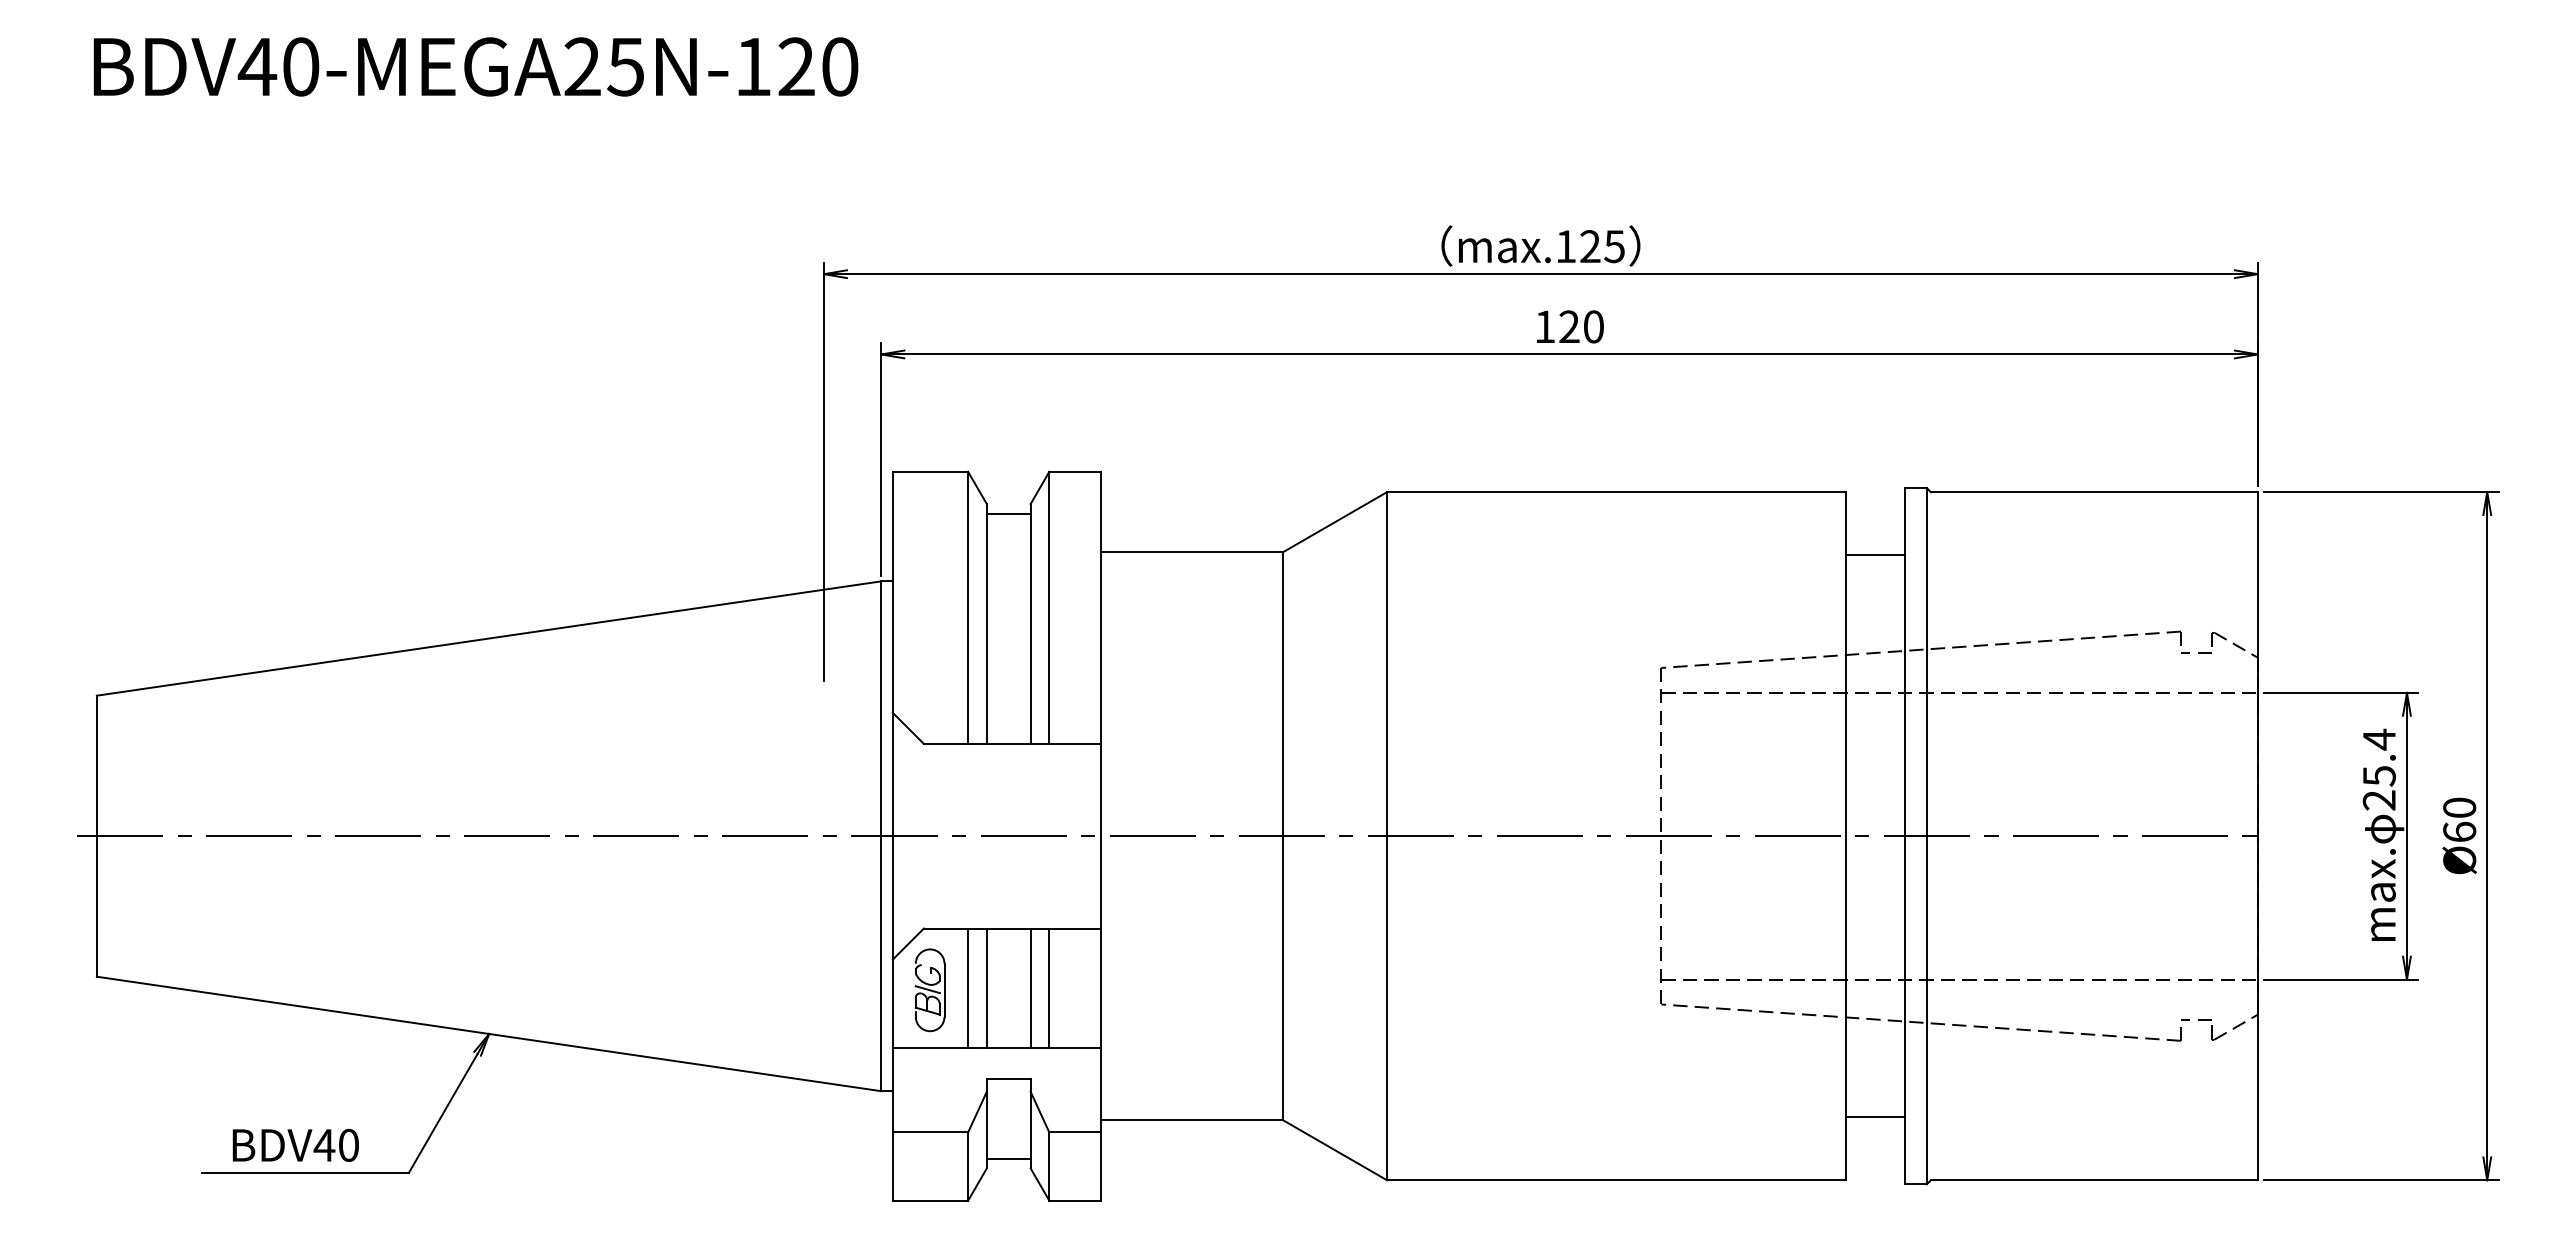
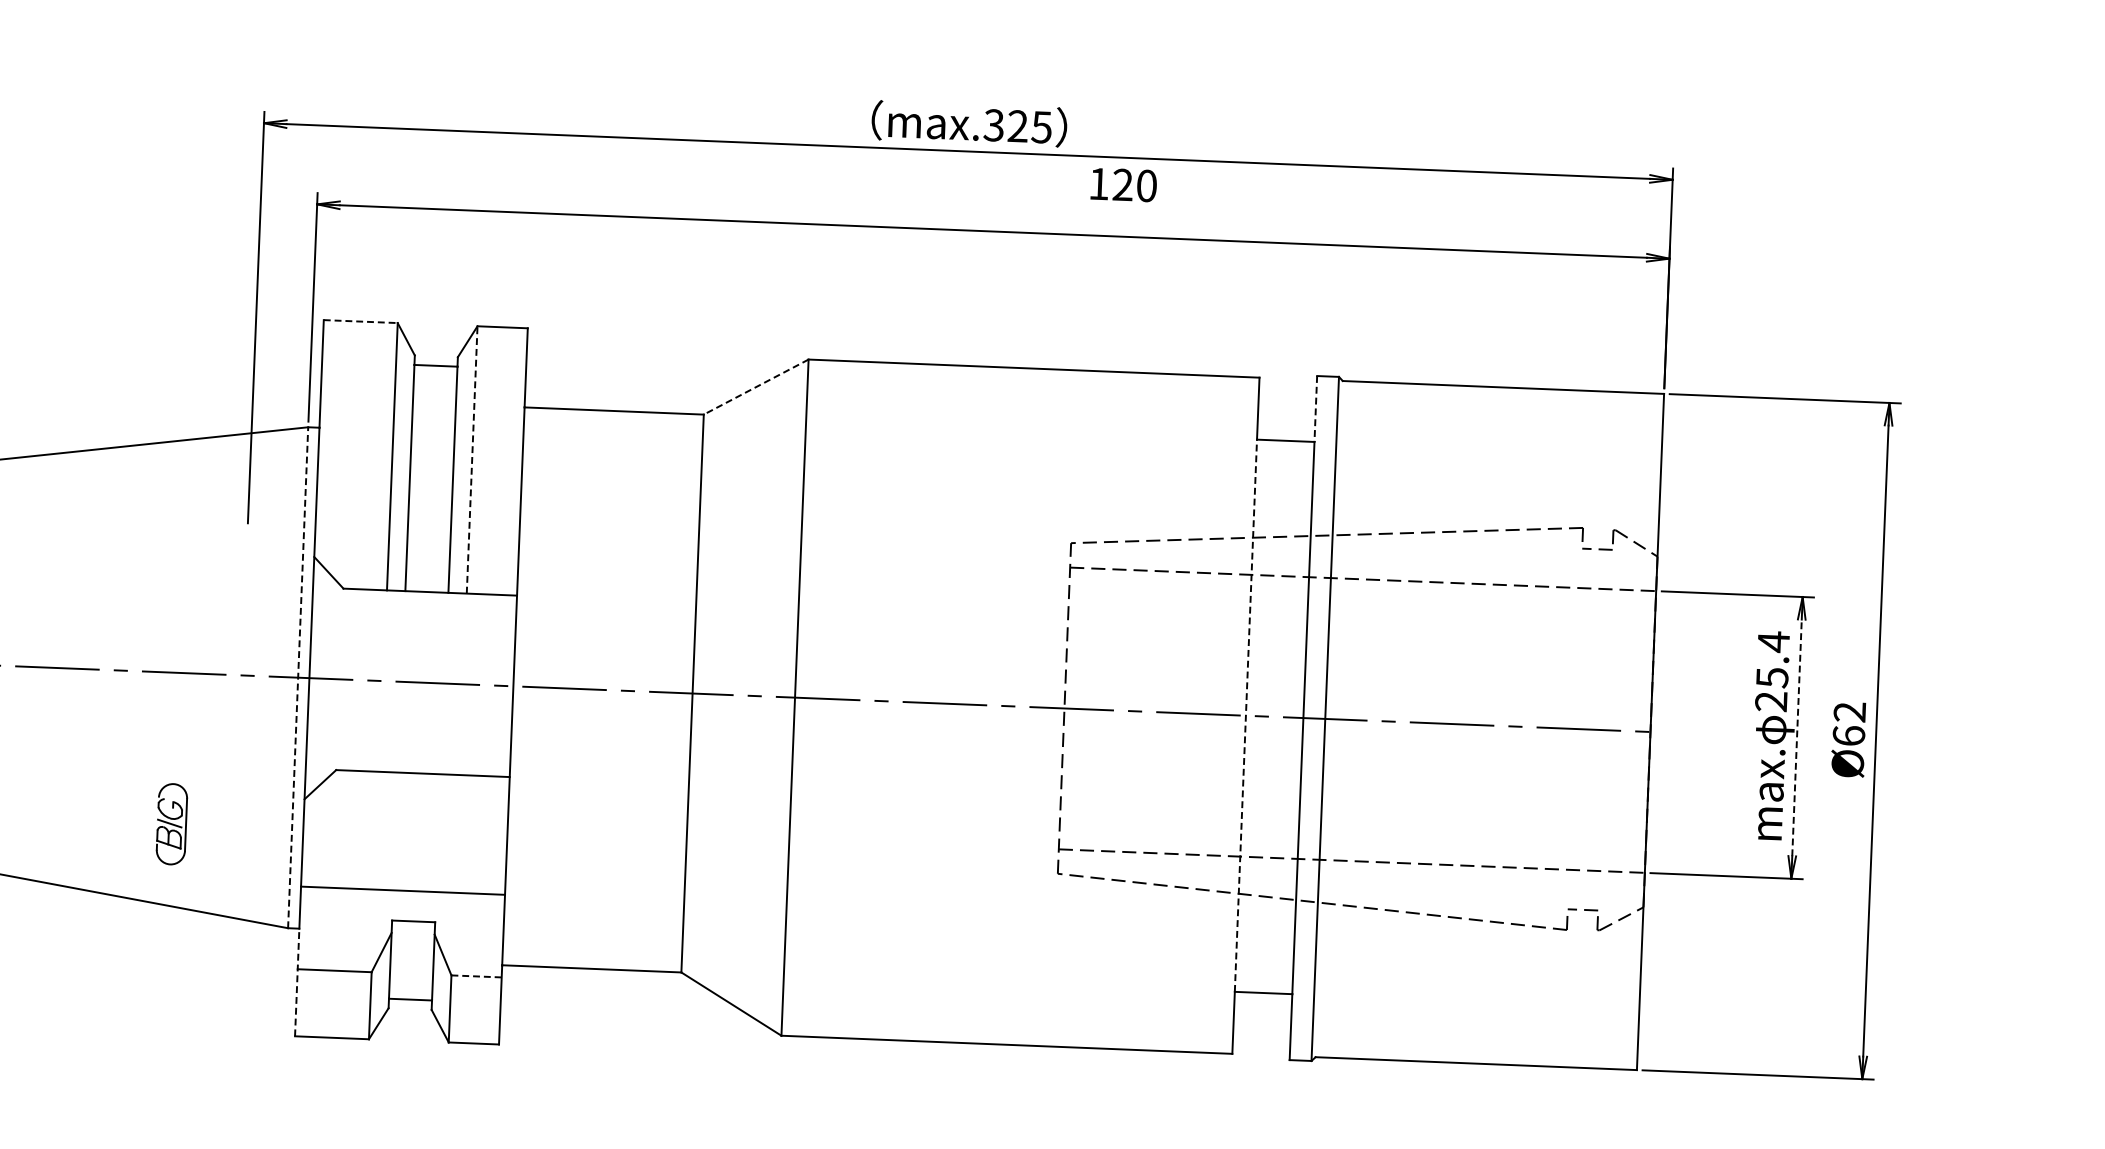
text: (1565, 246) -> (993, 125), max.125 -> max.325
text: (1570, 326) -> (1124, 184), moved
line: (930, 471) -> (360, 321), solid -> dashed
line: (1904, 521) -> (1315, 408), solid -> dashed
line: (1334, 522) -> (755, 387), solid -> dashed
line: (1049, 607) -> (472, 459), solid -> dashed
text: (2459, 807) -> (1849, 711), 60 -> 62
line: (1846, 835) -> (1246, 715), solid -> dashed
line: (2406, 835) -> (1796, 737), solid -> dashed
line: (881, 836) -> (298, 677), solid -> dashed
line: (968, 988) -> (377, 830), removed
line: (986, 988) -> (395, 831), removed
line: (1030, 988) -> (438, 833), removed
line: (1049, 988) -> (457, 833), removed
part: (929, 990) -> (171, 824), moved
line: (1074, 1132) -> (476, 976), solid -> dashed
line: (892, 1145) -> (296, 982), solid -> dashed

